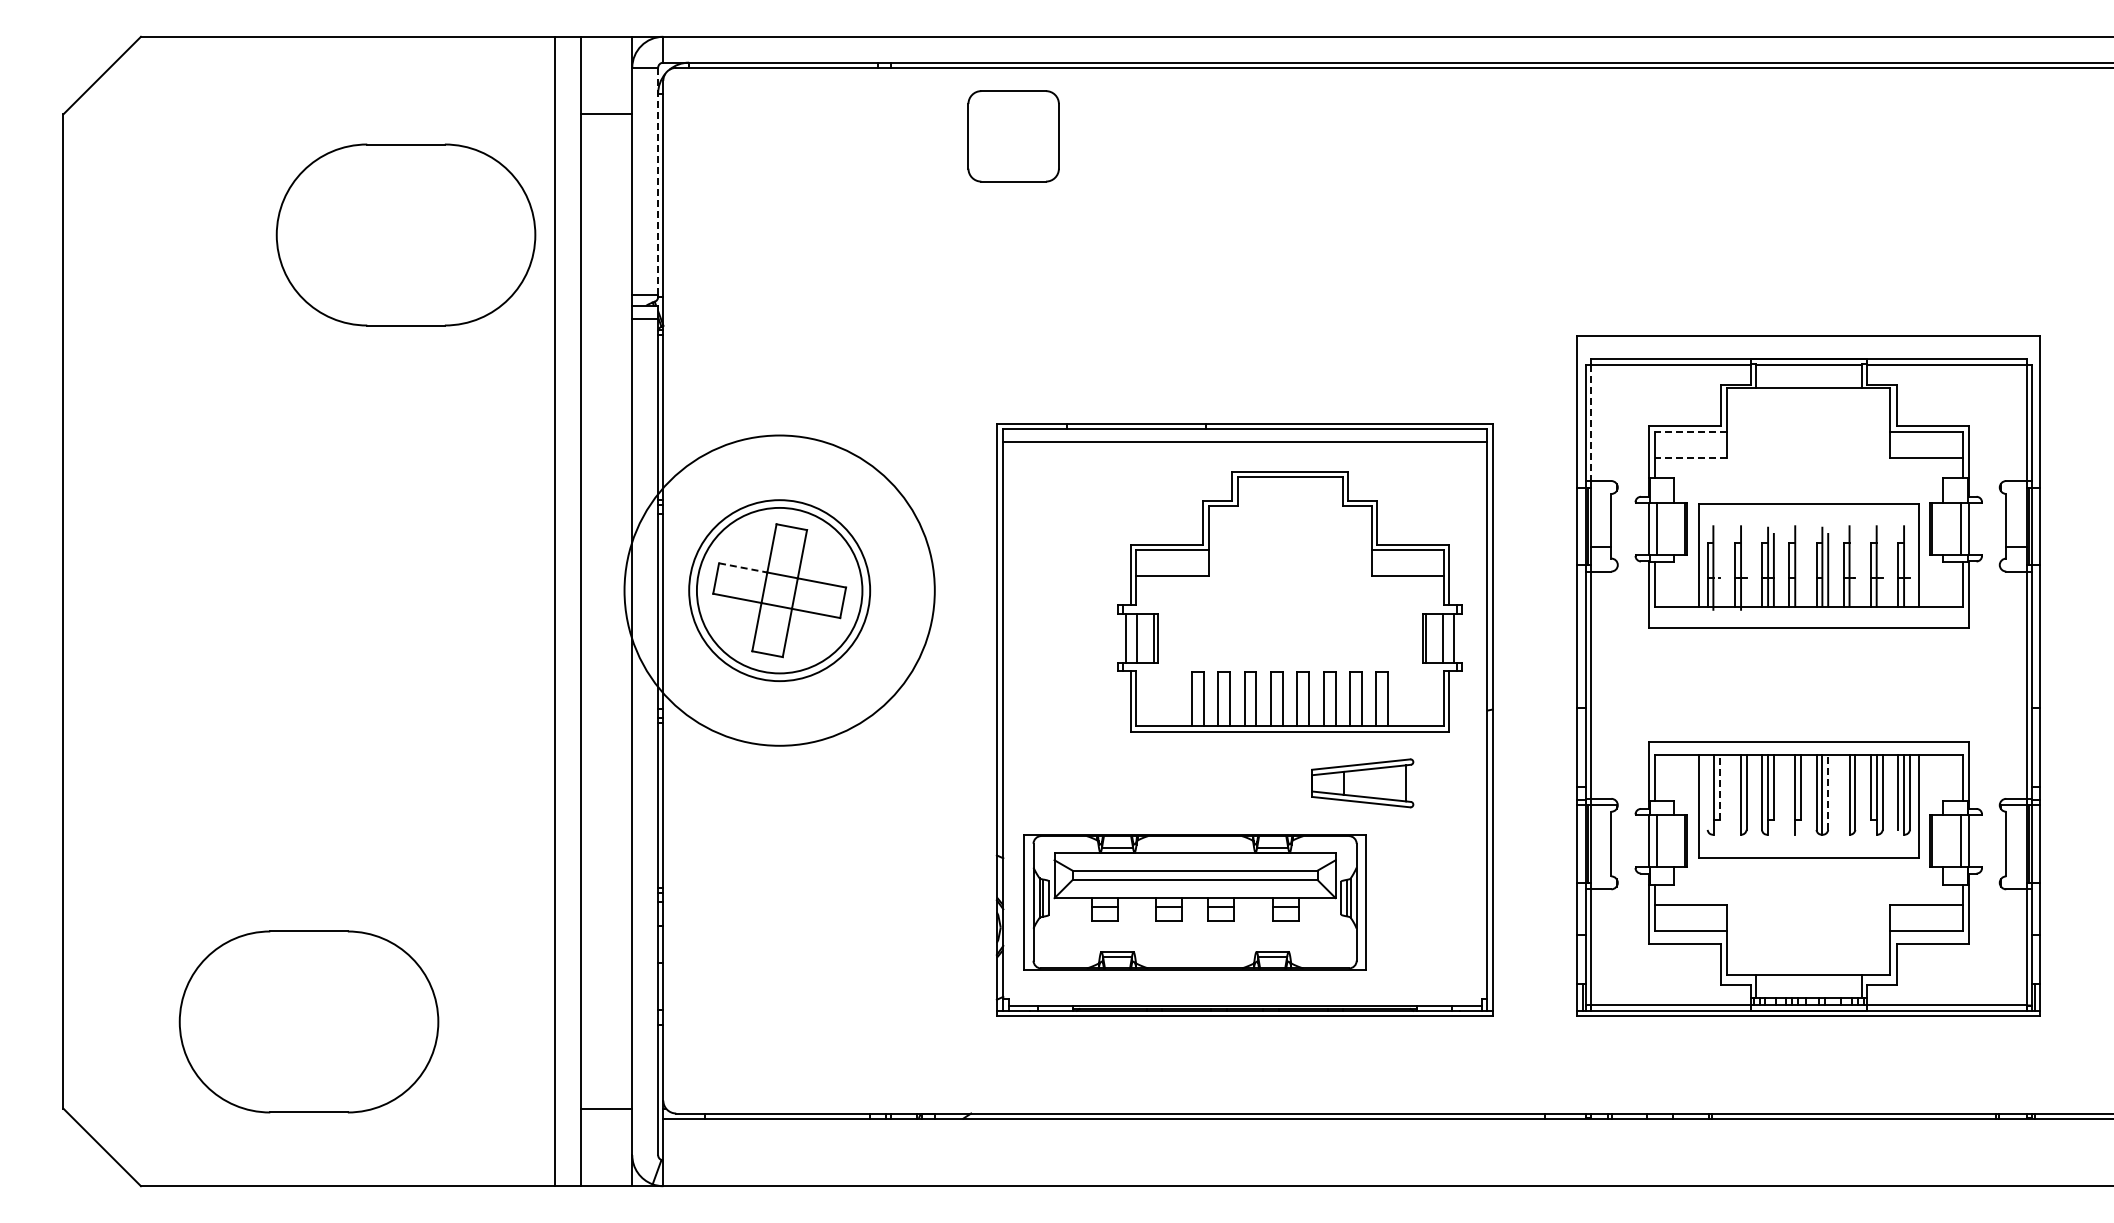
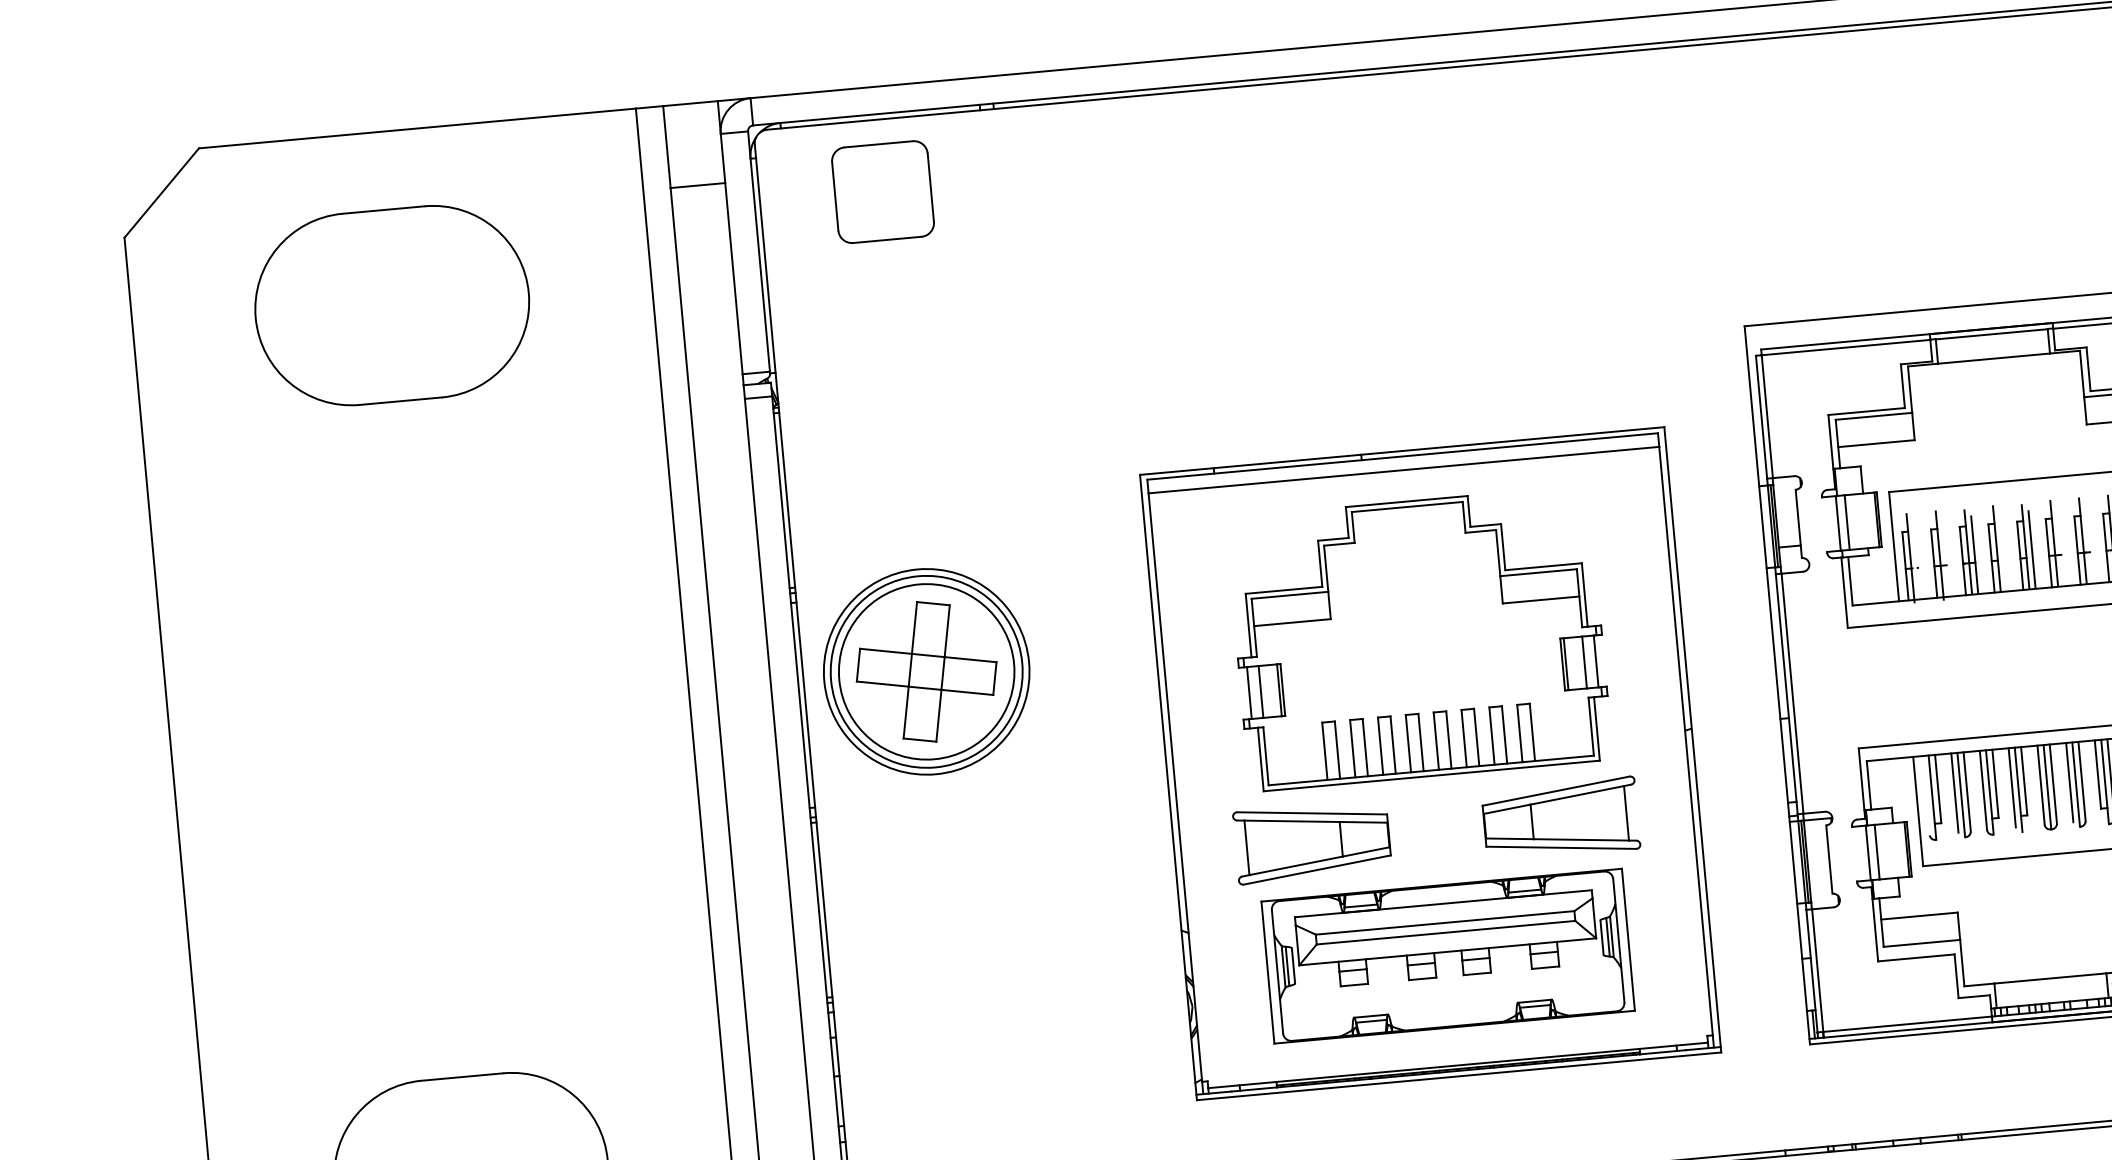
part: (1013, 136) -> (882, 192), moved
line: (658, 181) -> (759, 251), dashed -> solid
part: (405, 234) -> (391, 305), moved
line: (1590, 423) -> (1766, 417), dashed -> solid
line: (1690, 431) -> (1873, 416), dashed -> solid
line: (1690, 457) -> (1875, 443), dashed -> solid
line: (743, 567) -> (886, 650), dashed -> solid
circle: (779, 590) -> (926, 671), size x0.62
part: (1289, 601) -> (1418, 638), moved
part: (1127, 783) -> (1312, 842), added
part: (1362, 783) -> (1560, 819), size x1.43
line: (1719, 786) -> (1938, 788), dashed -> solid
line: (1734, 791) -> (1954, 792), added
line: (1789, 791) -> (2012, 786), added
line: (1843, 791) -> (2069, 781), added
line: (1828, 792) -> (2053, 784), dashed -> solid
part: (1194, 902) -> (1447, 956), moved

